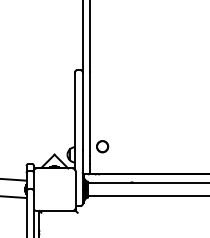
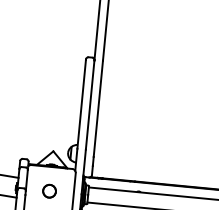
circle: (102, 146) -> (49, 191), moved

